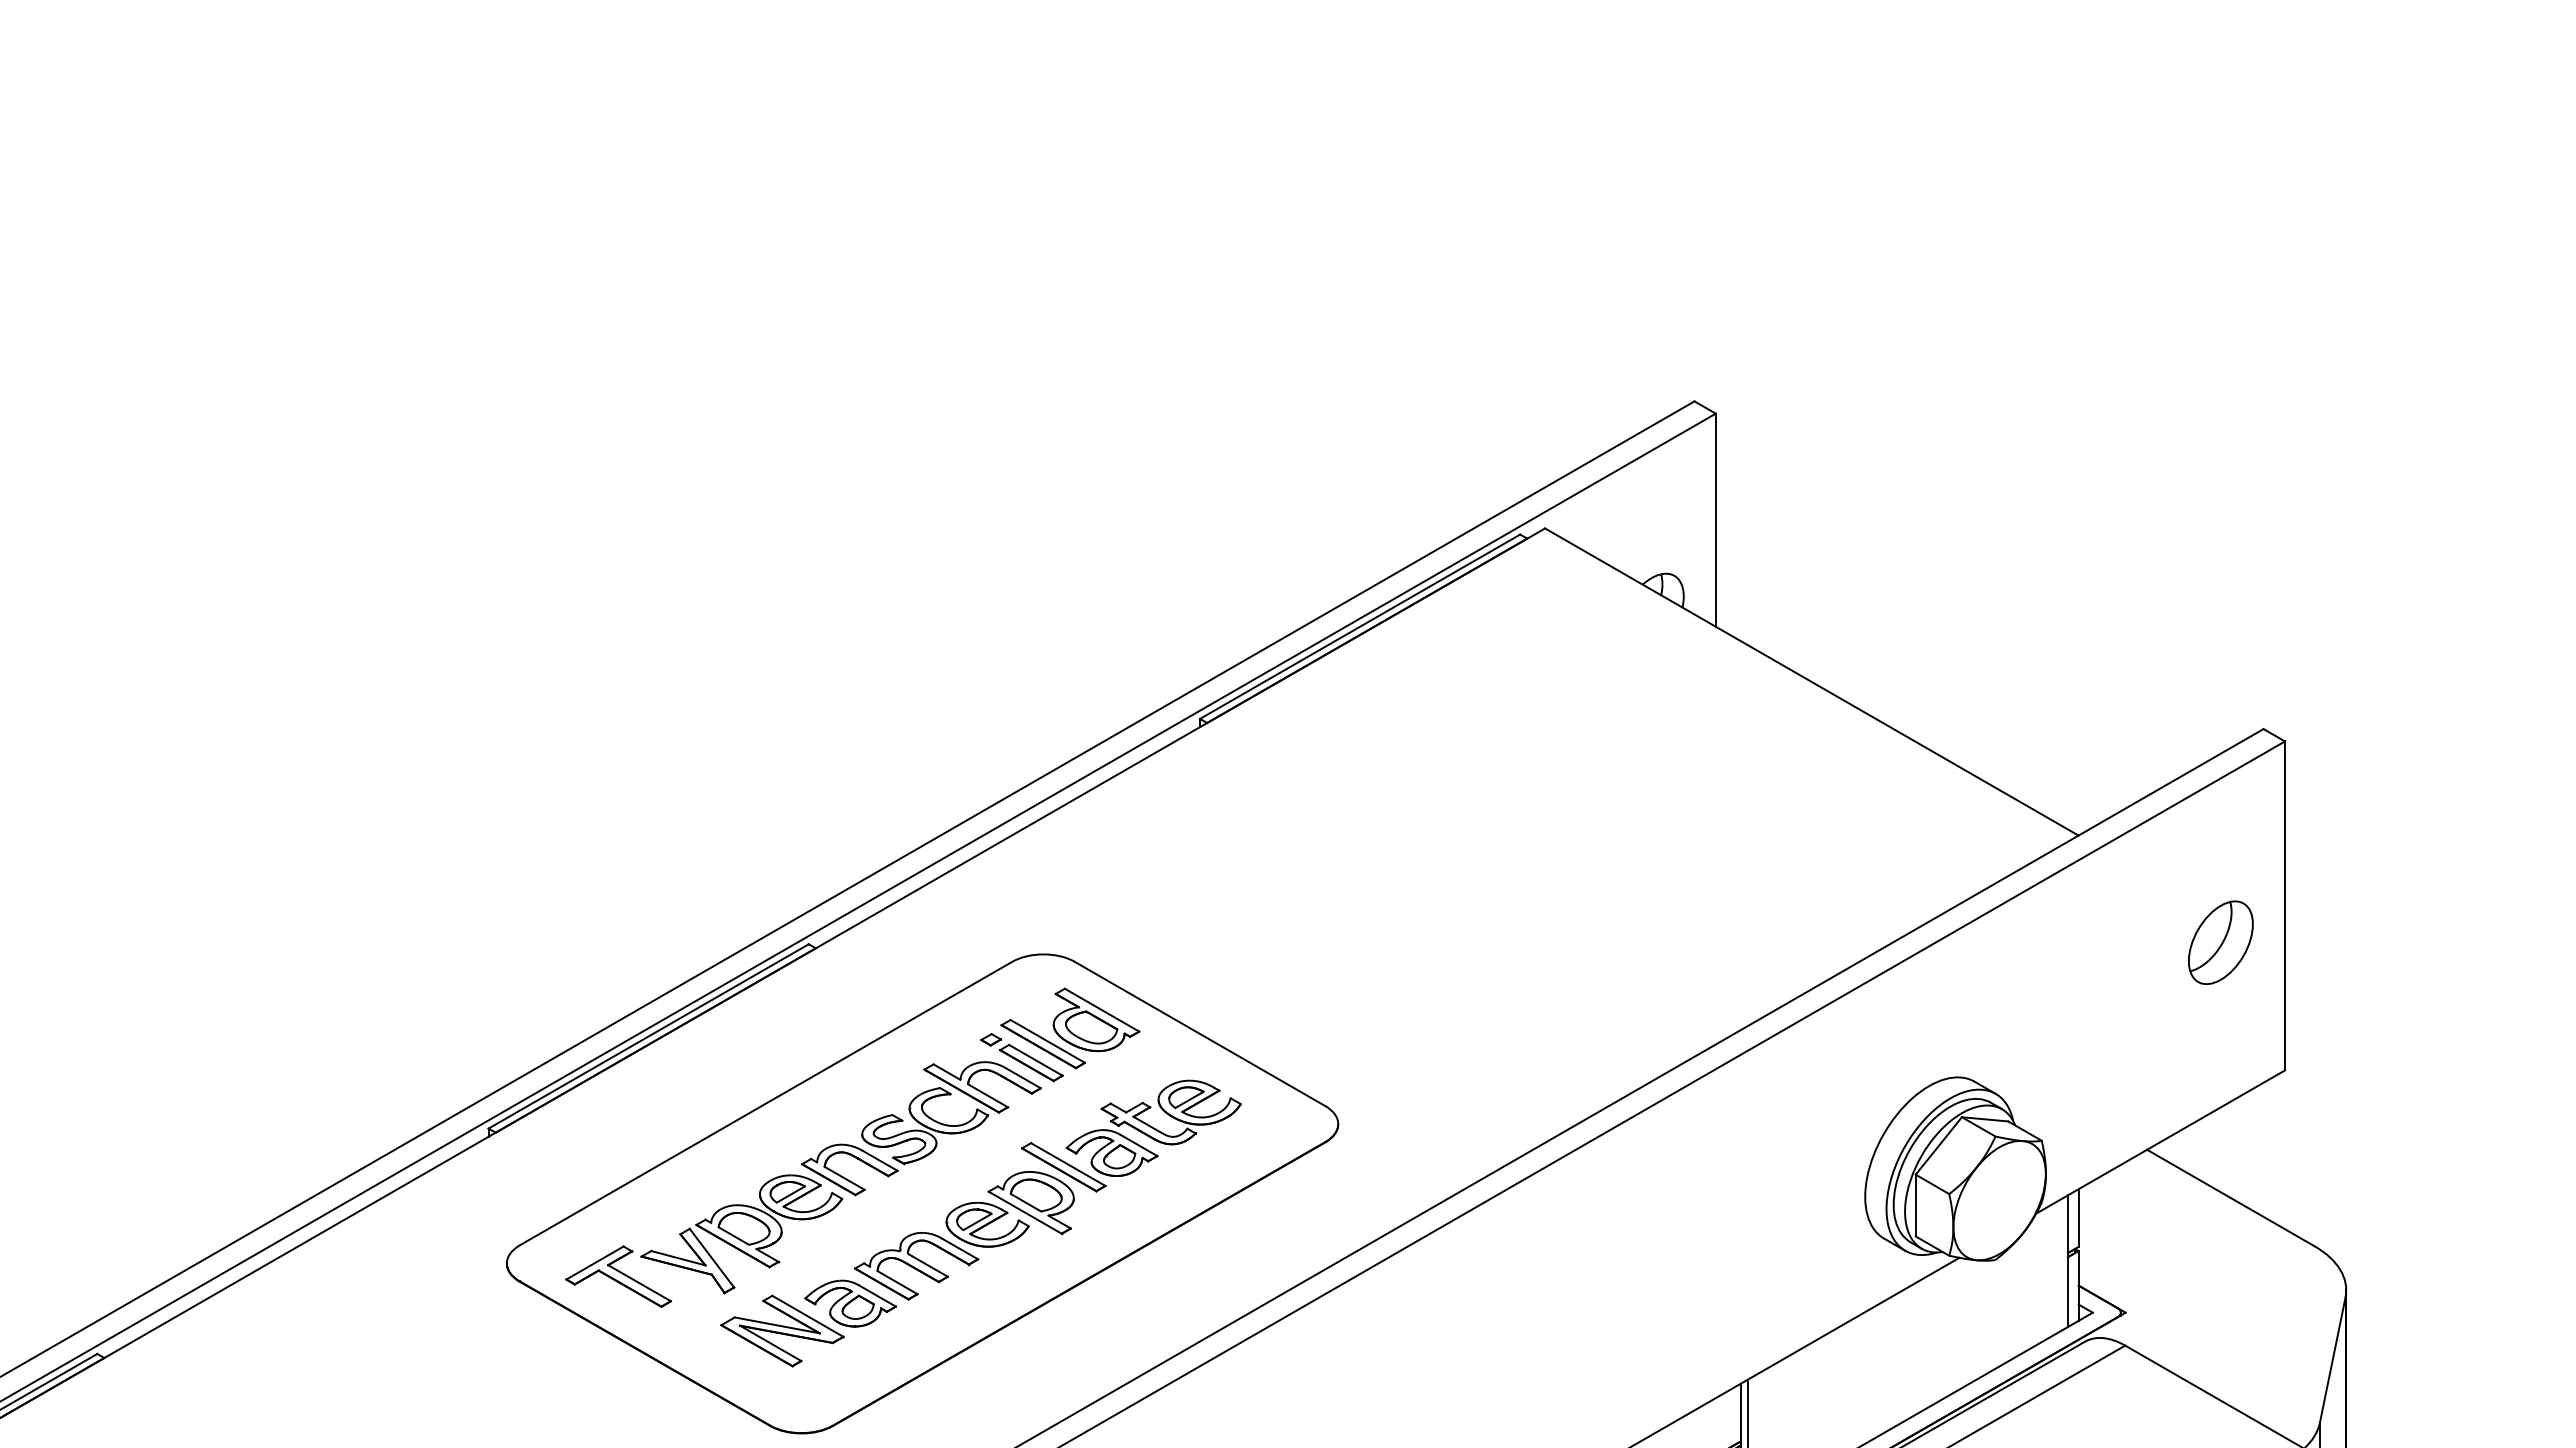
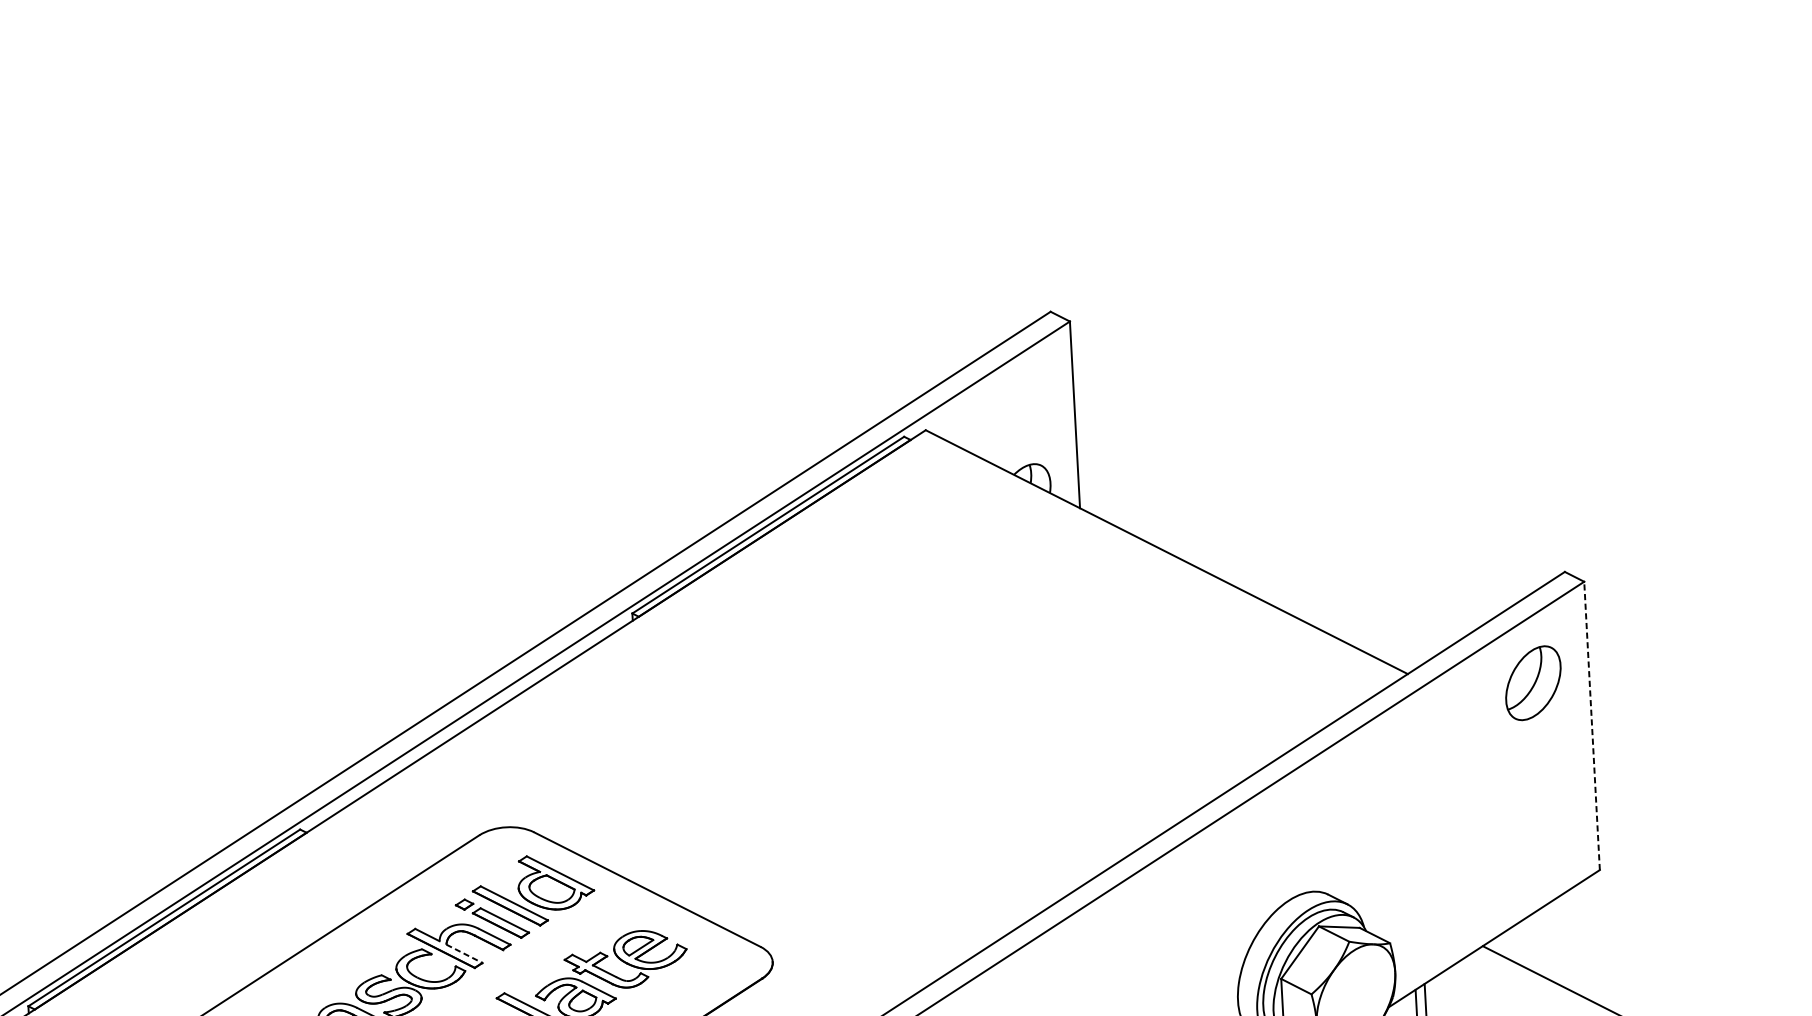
line: (2284, 905) -> (1591, 725), solid -> dashed
part: (2220, 942) -> (1533, 683), moved
line: (988, 1095) -> (464, 953), solid -> dashed

